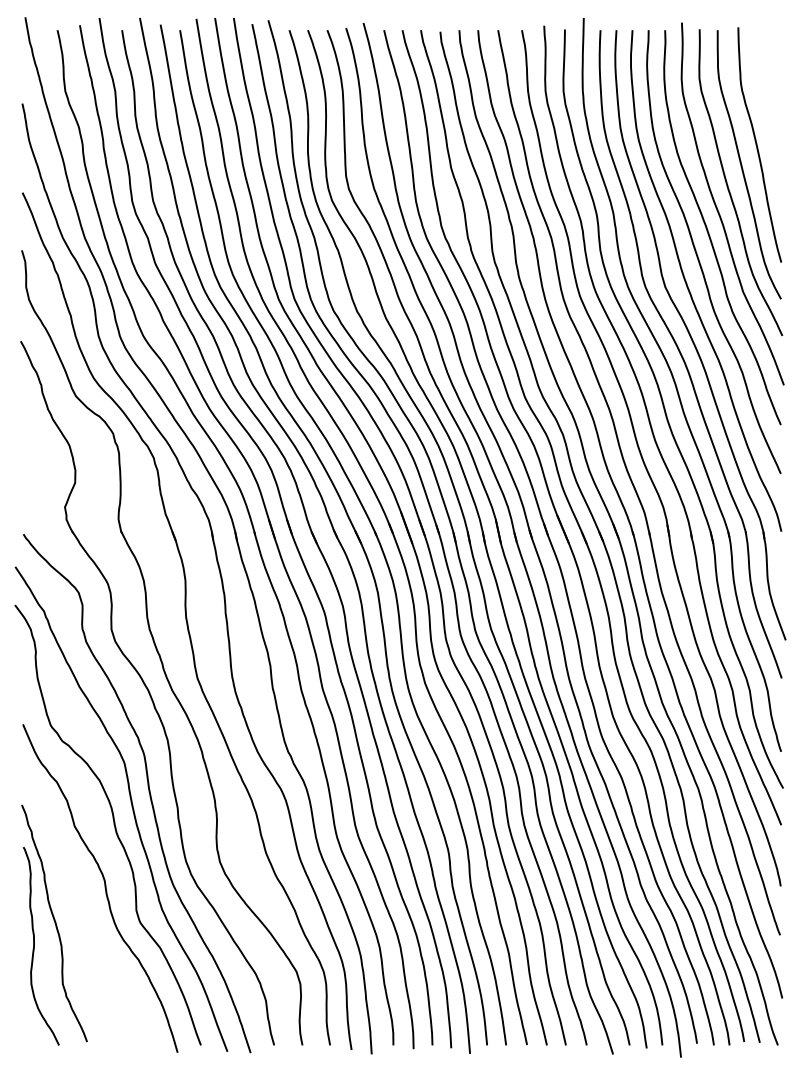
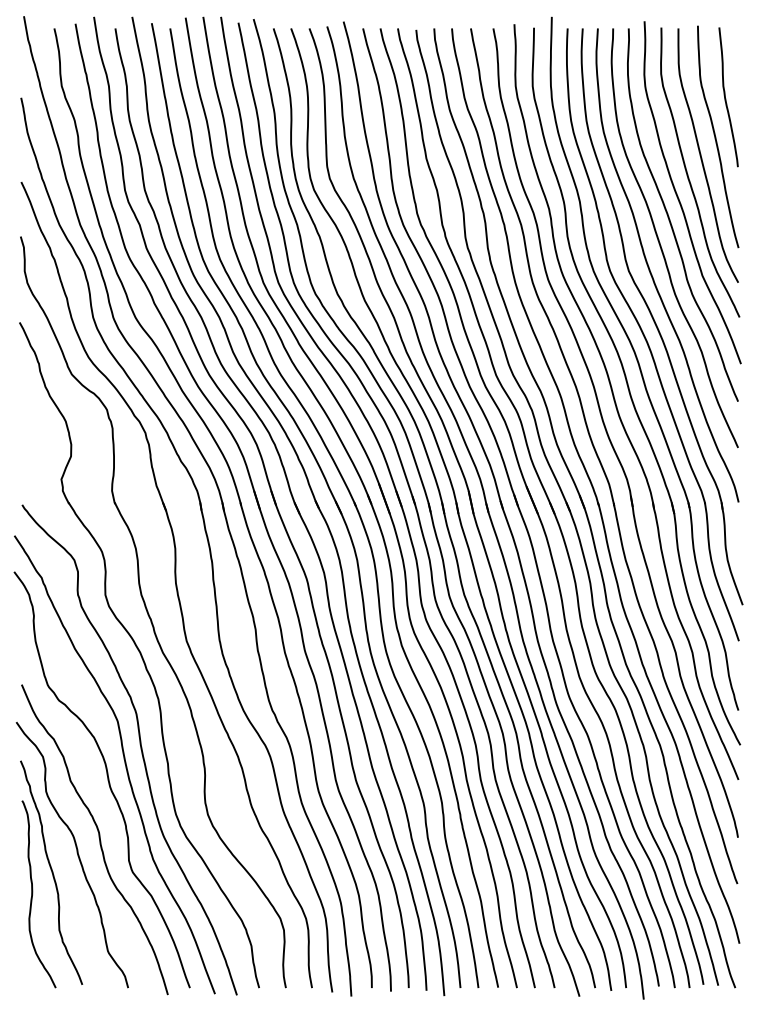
curve: (768, 104) -> (726, 98), added
curve: (80, 901) -> (76, 852), added

